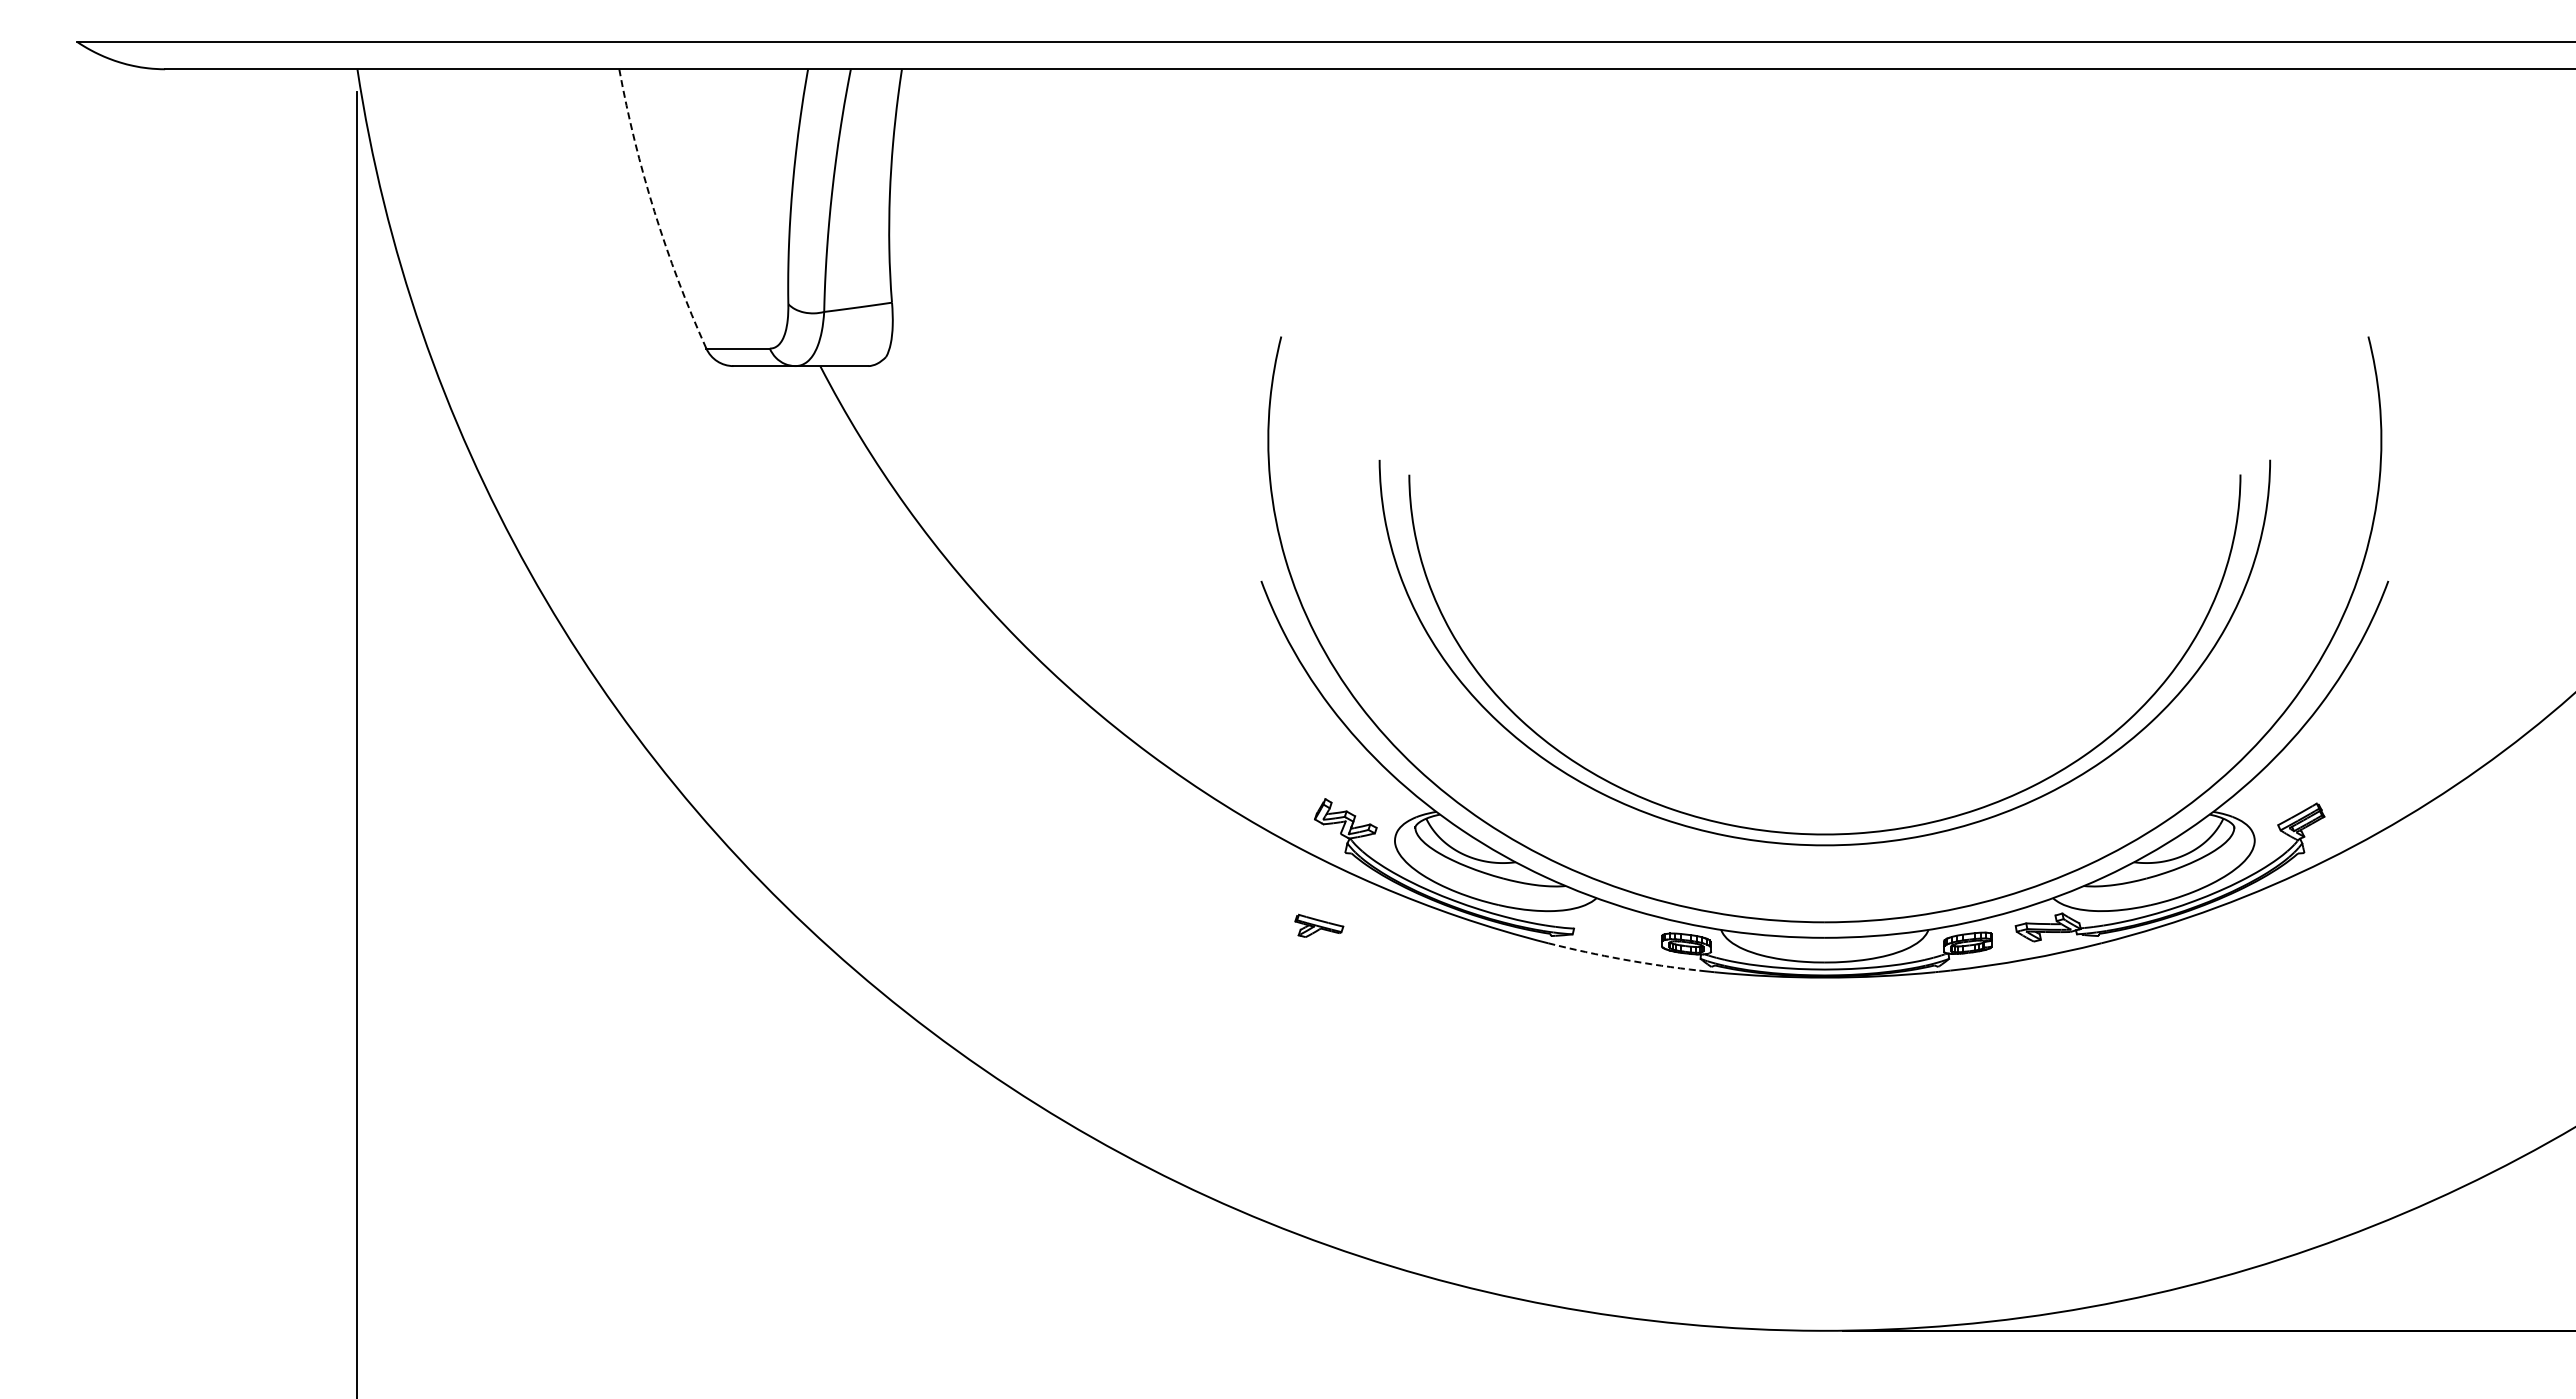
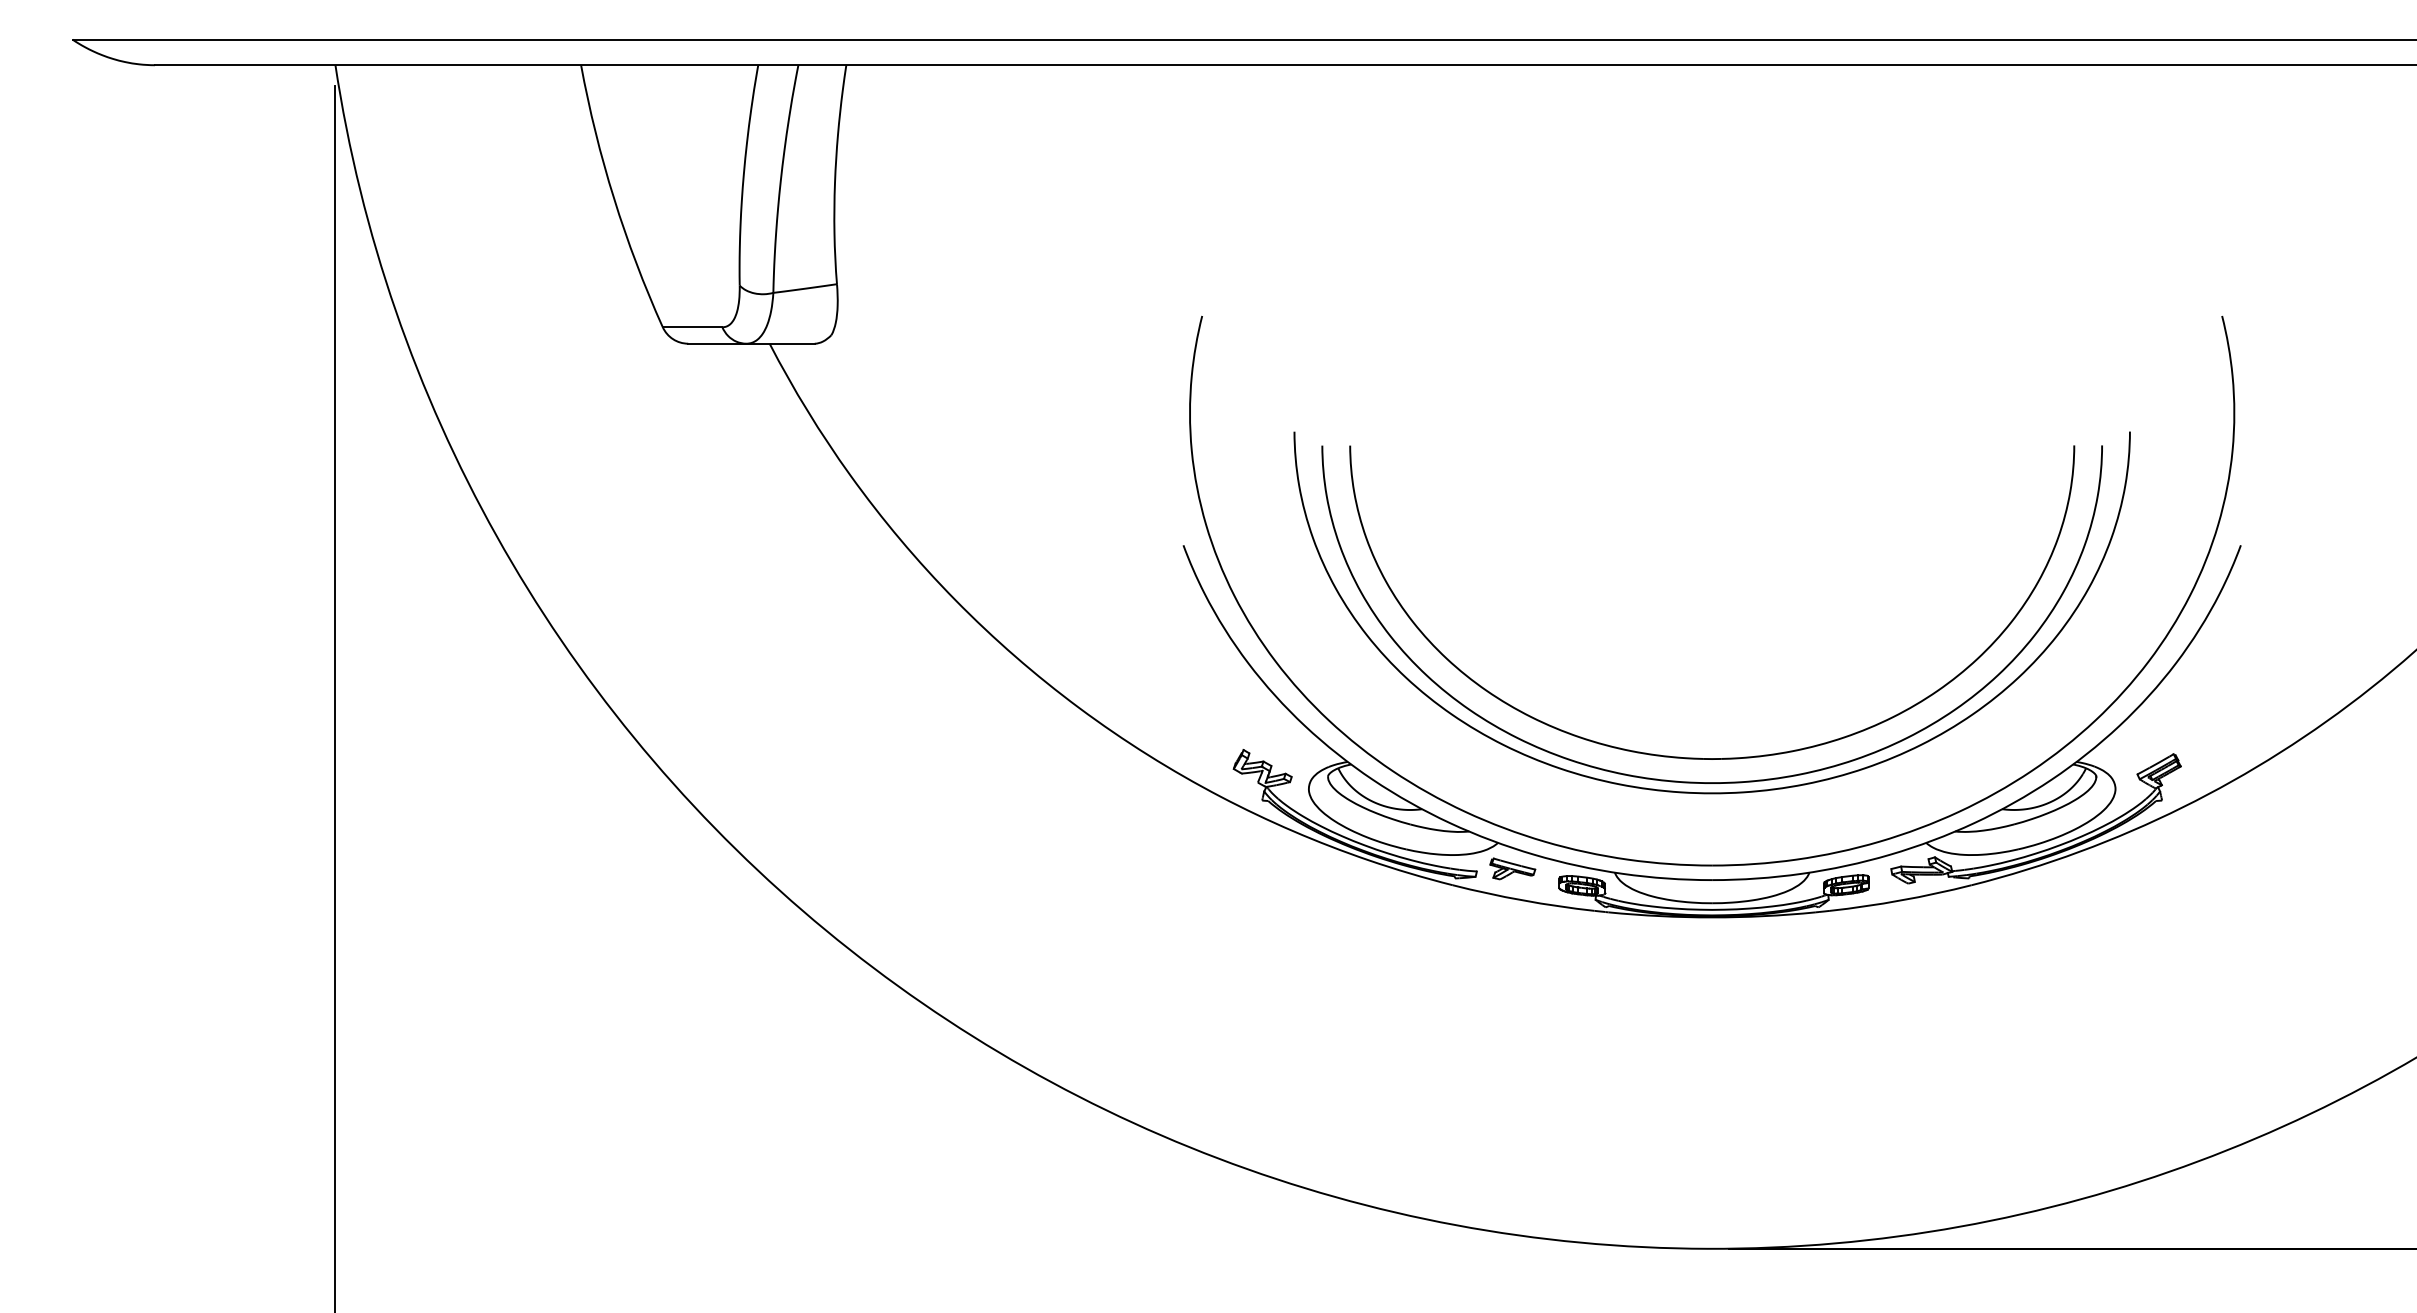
arc: (654, 211) -> (614, 198), dashed -> solid
part: (1823, 807) -> (1710, 757), added
part: (1319, 925) -> (1512, 868), moved
arc: (1623, 959) -> (1523, 900), dashed -> solid

